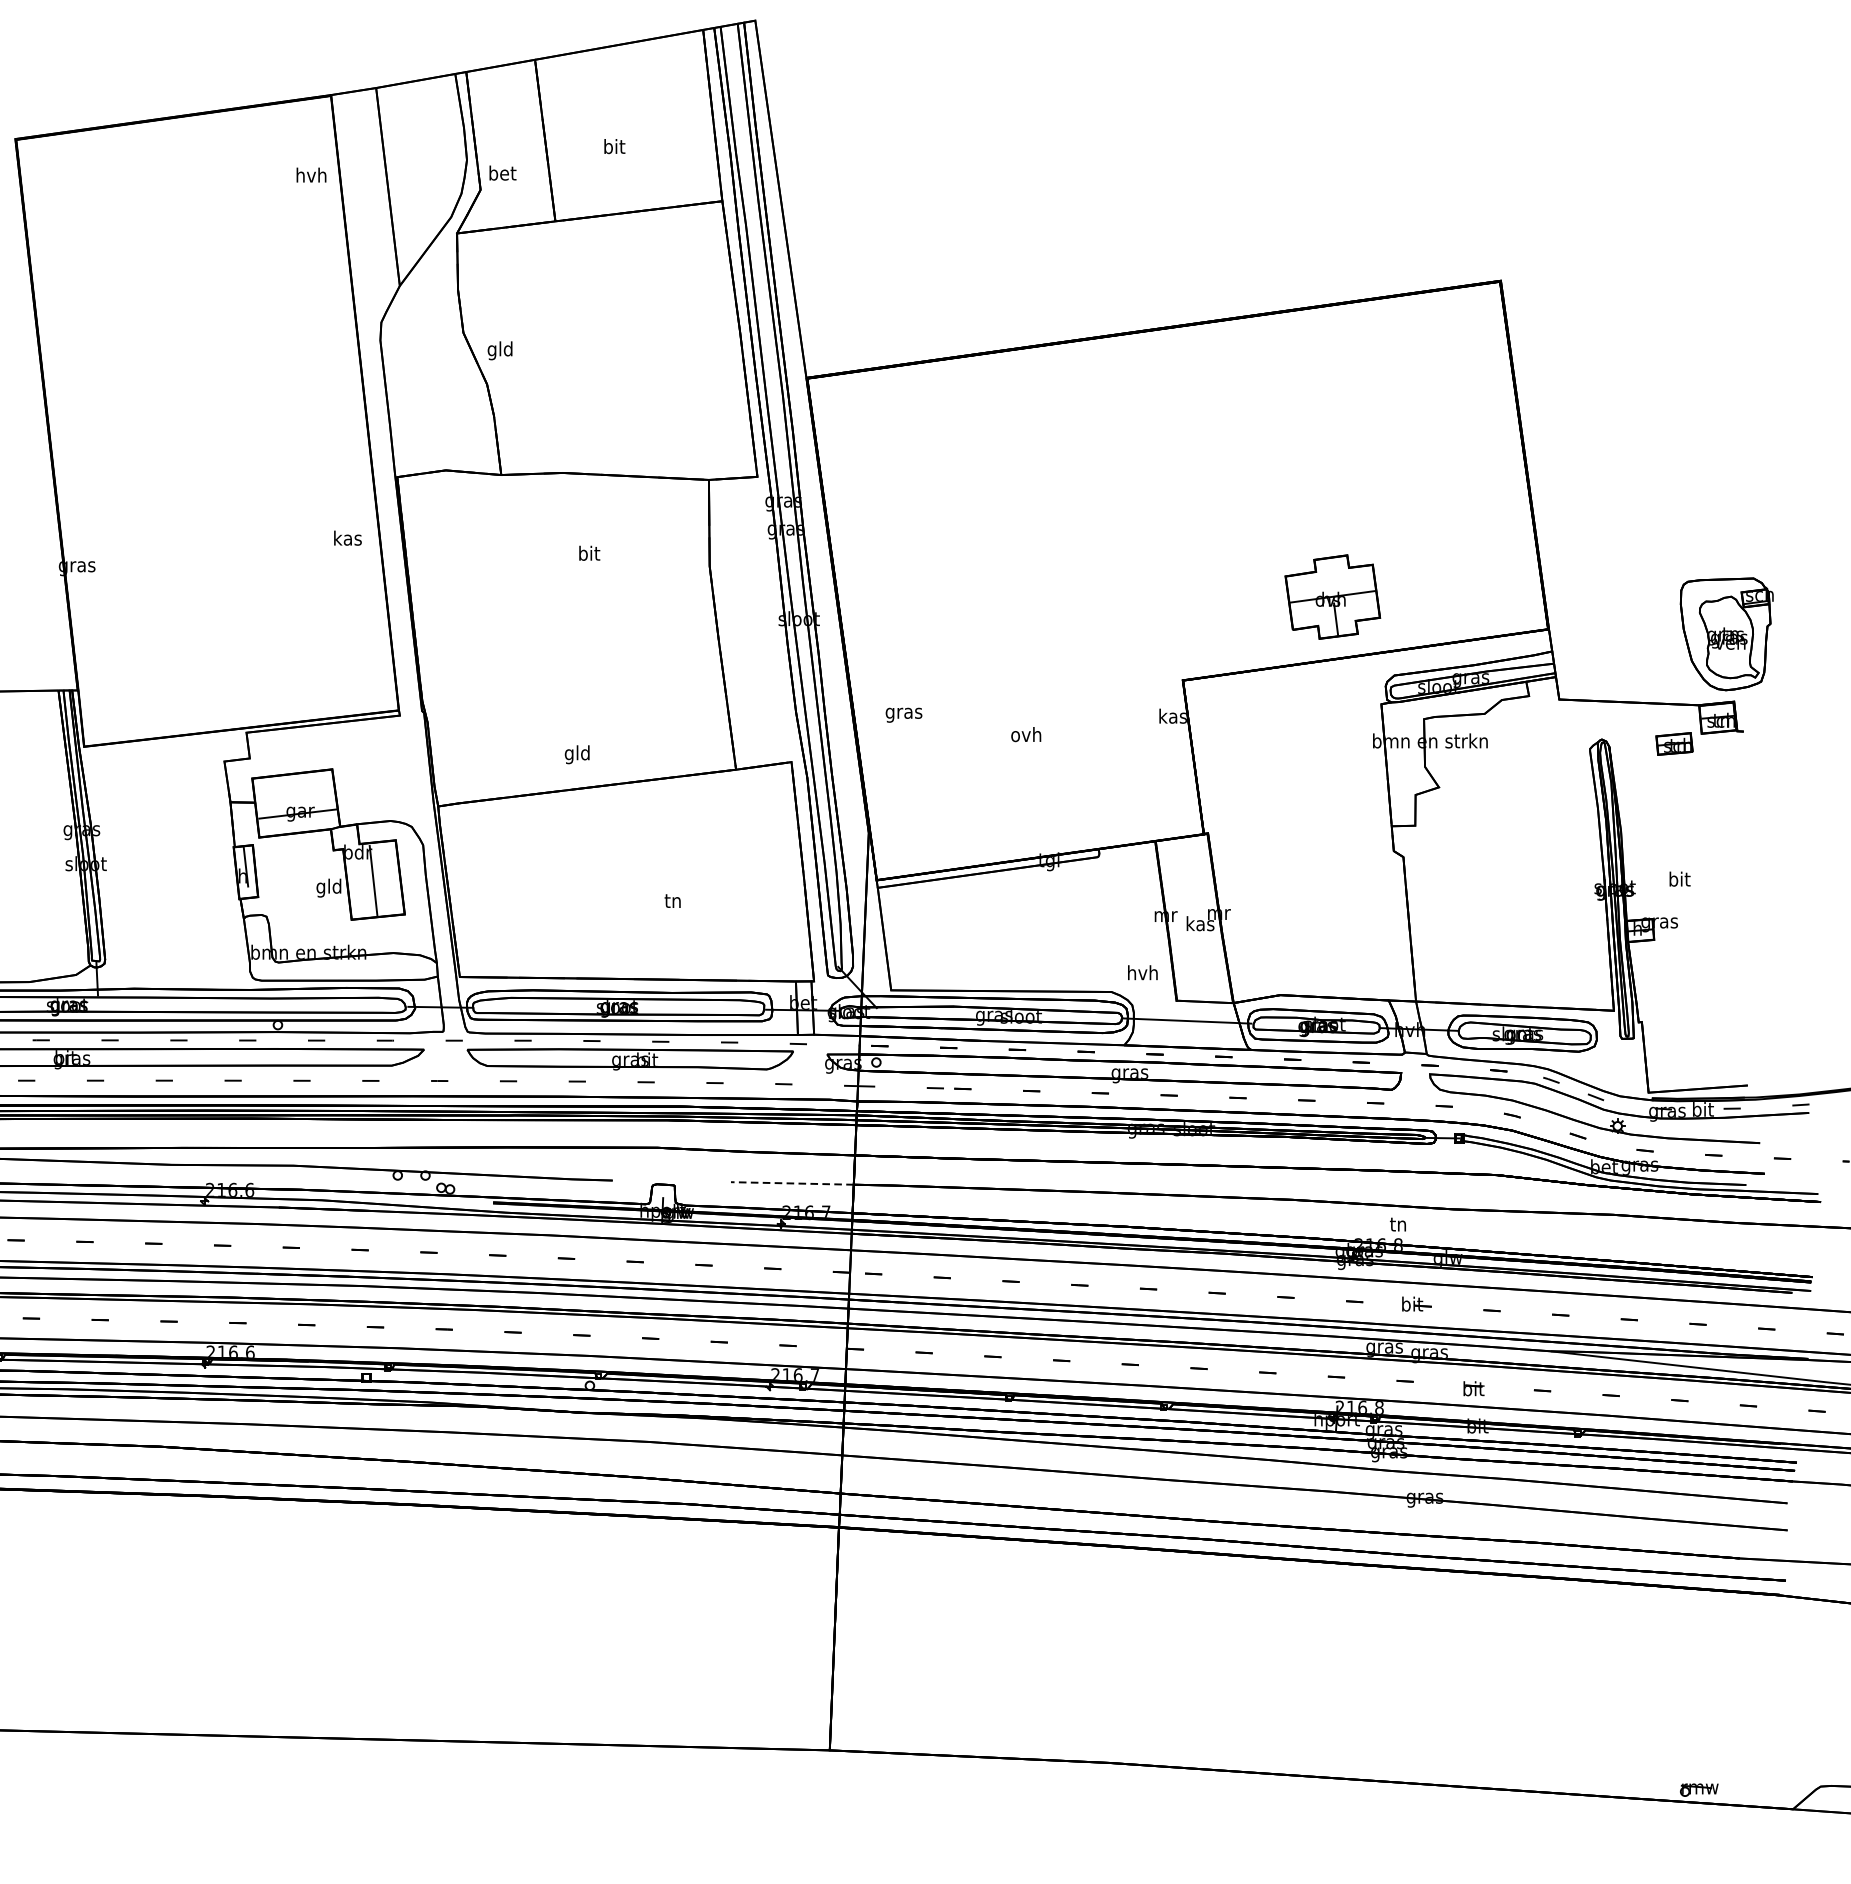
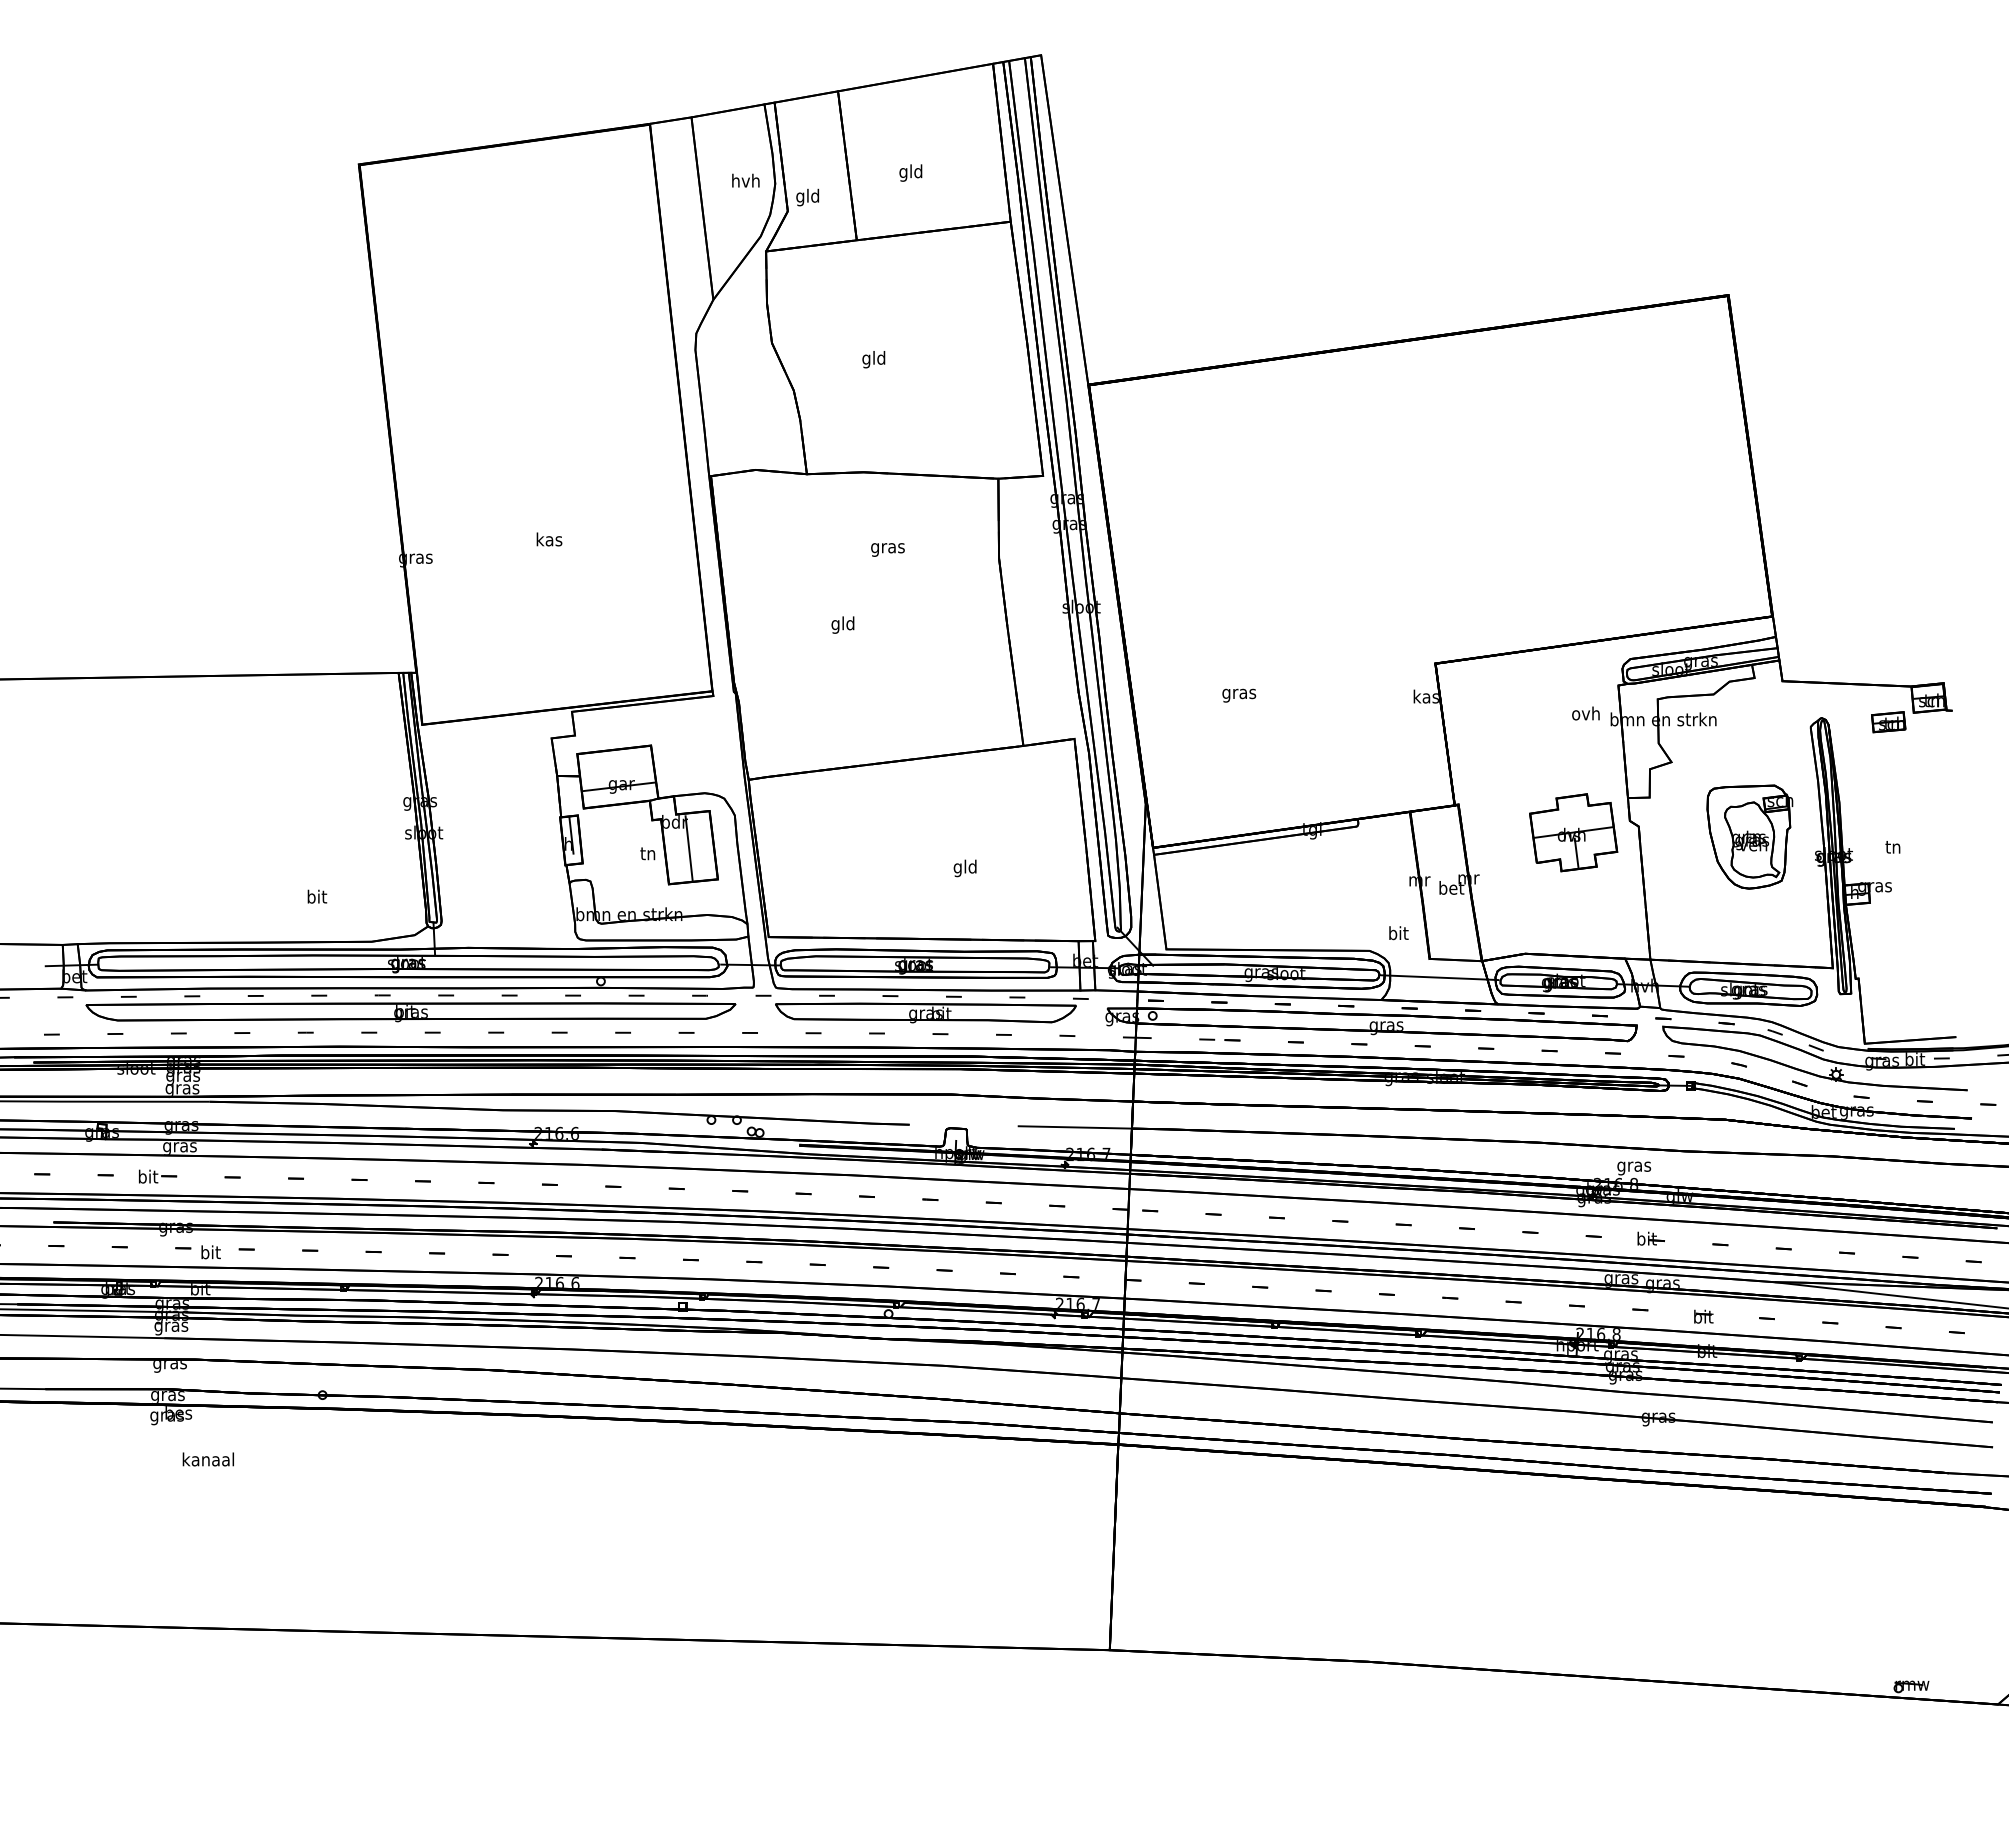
text: (613, 147) -> (910, 172), bit -> gld
text: (311, 174) -> (745, 180), moved
text: (503, 174) -> (808, 197), bet -> gld
text: (499, 350) -> (873, 359), moved
text: (347, 538) -> (549, 539), moved
text: (588, 554) -> (887, 547), bit -> gras
part: (1332, 596) -> (1573, 832), moved
part: (1726, 633) -> (1749, 836), moved
text: (904, 715) -> (1239, 695), moved
text: (1025, 734) -> (1585, 713), moved
text: (576, 754) -> (842, 624), moved
text: (1679, 878) -> (1893, 846), bit -> tn
text: (328, 887) -> (647, 854), gld -> tn
text: (672, 902) -> (964, 868), tn -> gld
text: (1200, 923) -> (1451, 887), kas -> bet
text: (1142, 973) -> (1398, 933), hvh -> bit
line: (792, 1183) -> (1075, 1127), dashed -> solid
text: (1398, 1226) -> (1634, 1167), tn -> gras

